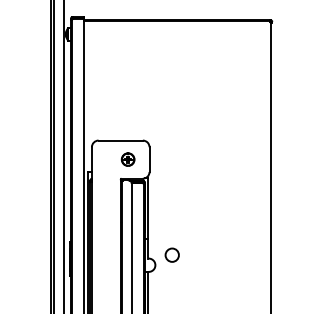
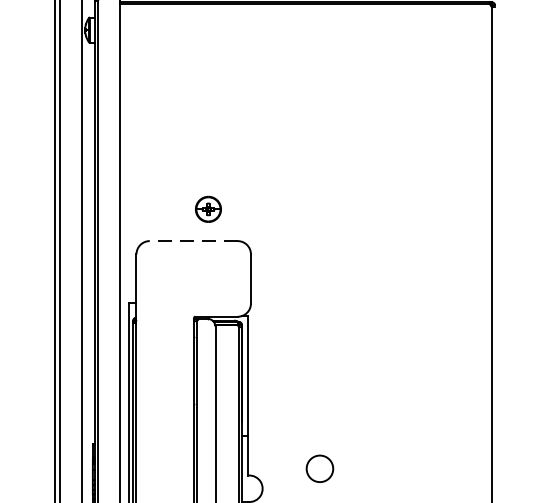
line: (120, 140) -> (193, 240), solid -> dashed
part: (127, 159) -> (207, 209), moved
circle: (171, 254) -> (318, 467), moved

